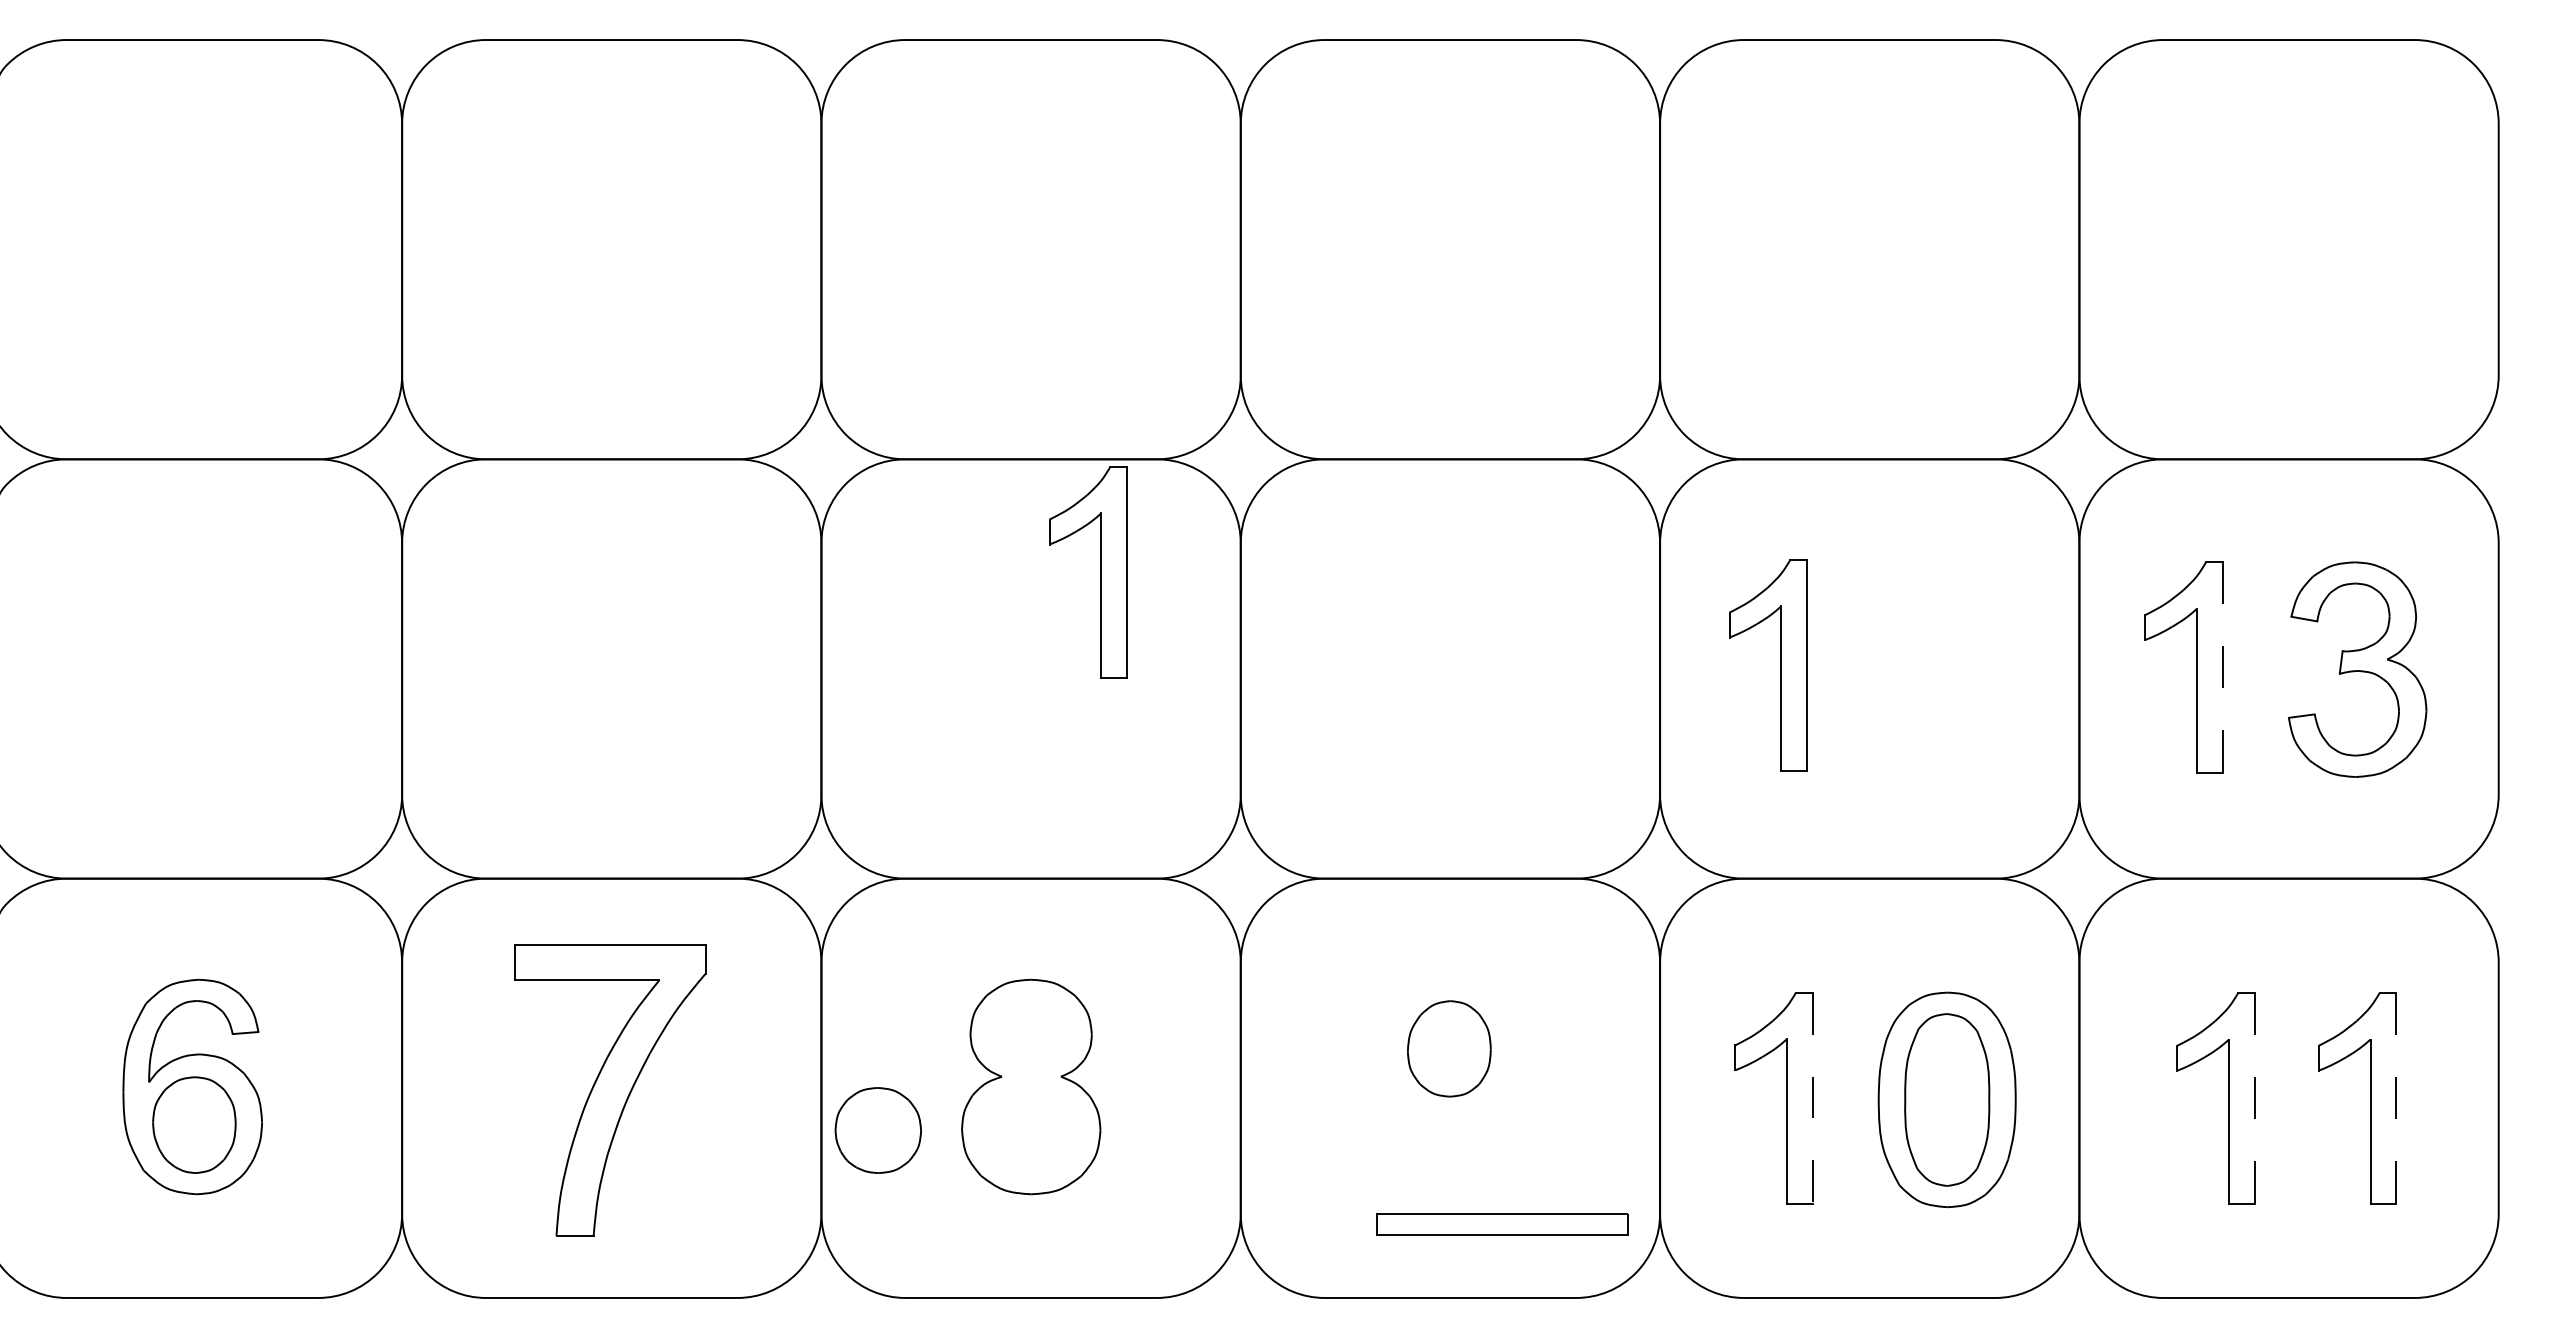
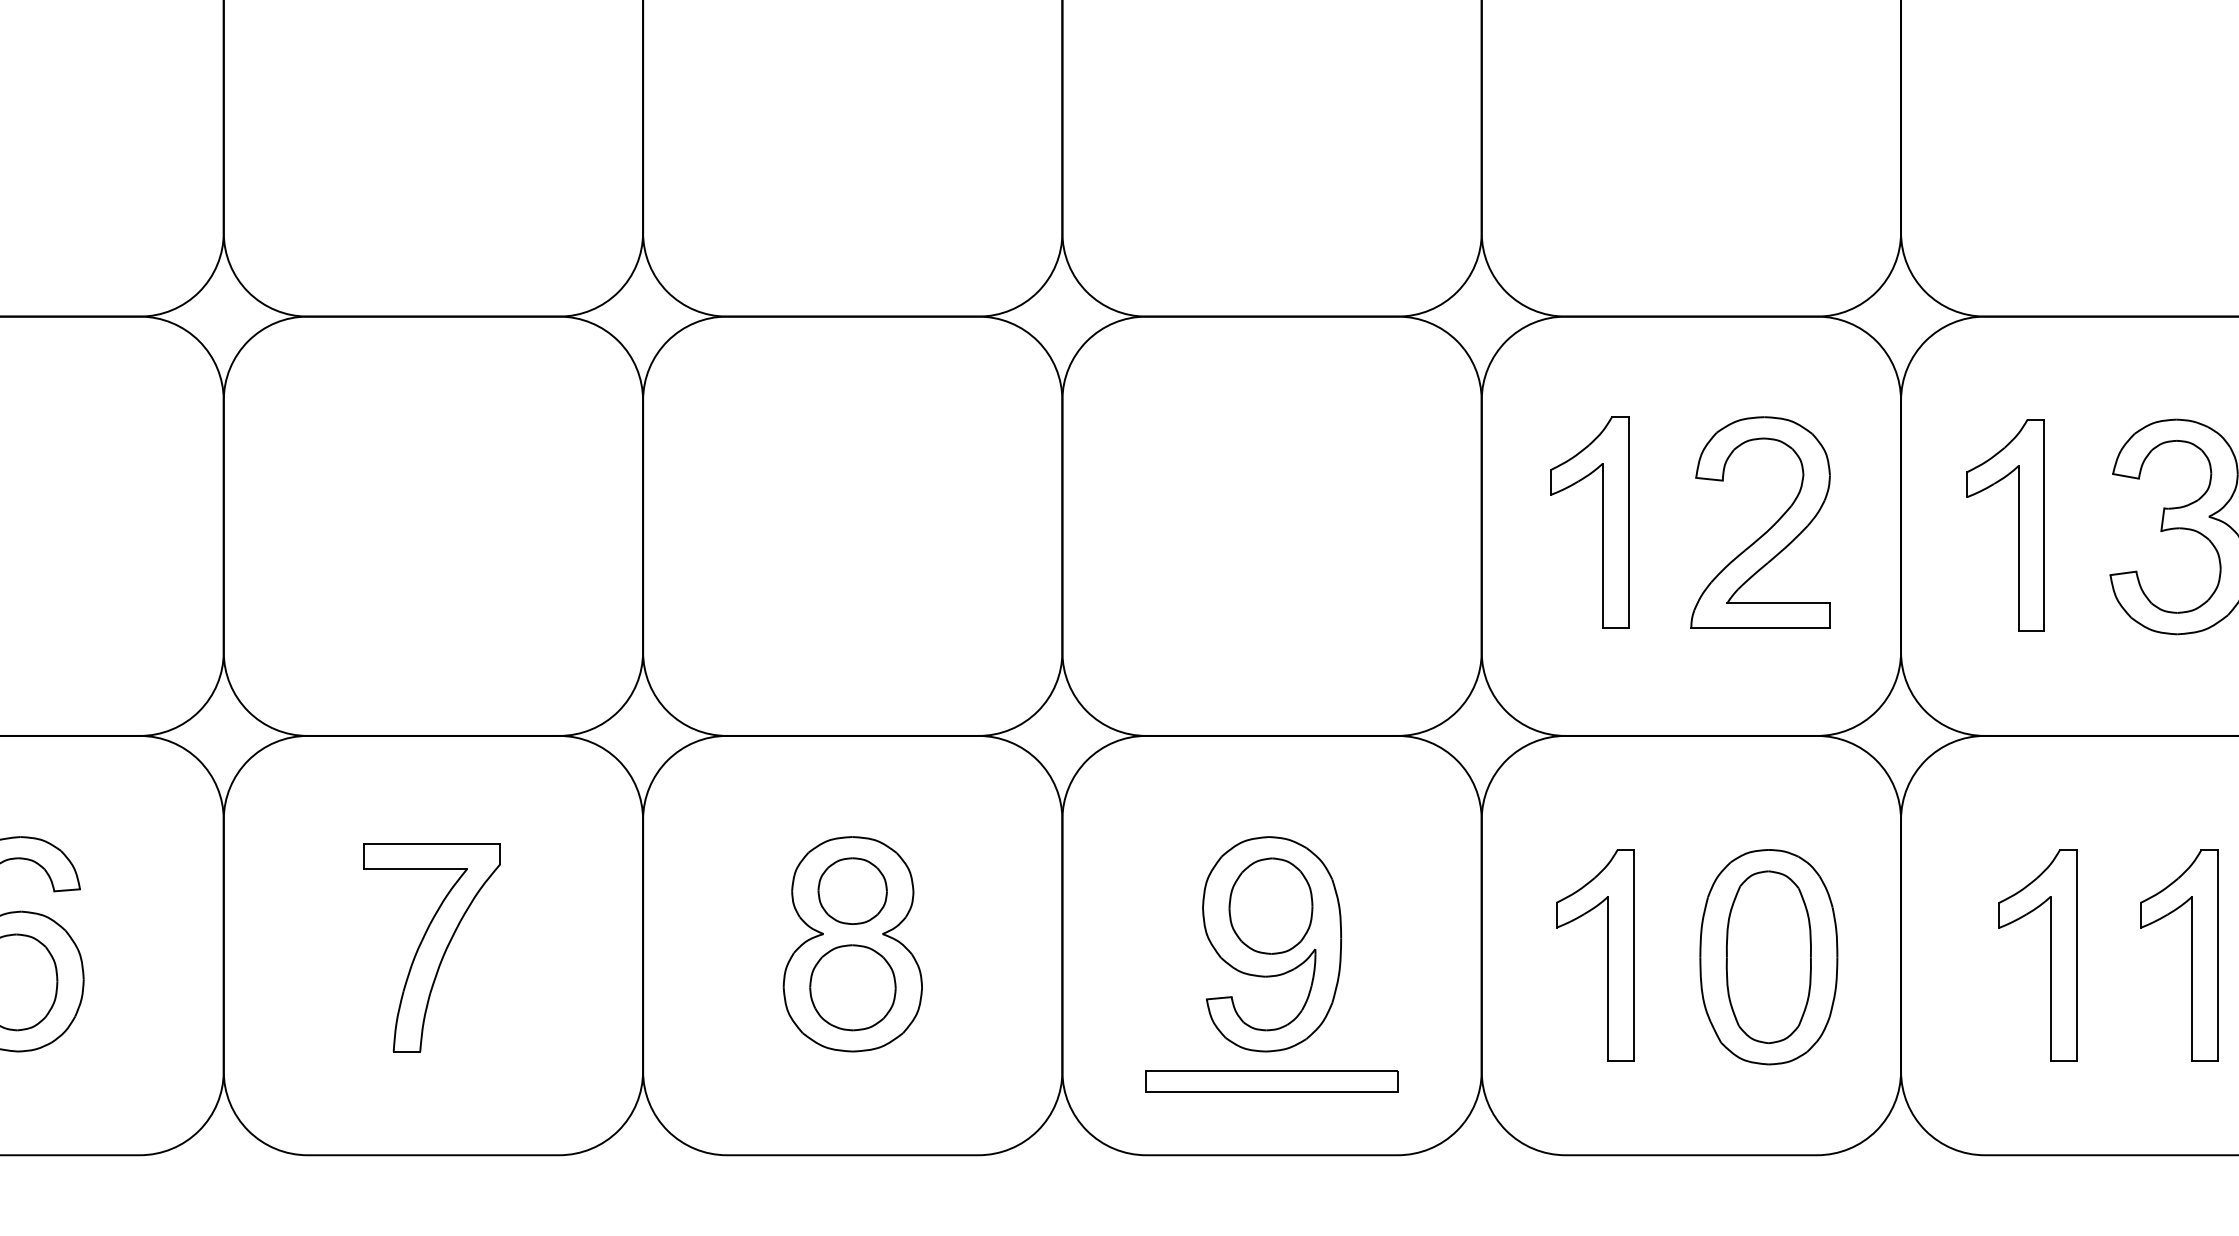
part: (1100, 572) -> (922, 429), removed
line: (2222, 668) -> (2044, 525), dashed -> solid
part: (1943, 674) -> (1765, 531), added
part: (1031, 1033) -> (853, 890), added
part: (1450, 1086) -> (1272, 943), added
part: (610, 1090) -> (432, 947), size x0.71
line: (1812, 1098) -> (1634, 955), dashed -> solid
line: (2254, 1098) -> (2076, 955), dashed -> solid
line: (2396, 1098) -> (2218, 955), dashed -> solid
part: (877, 1130) -> (852, 987), moved
part: (1502, 1224) -> (1272, 1081), moved

